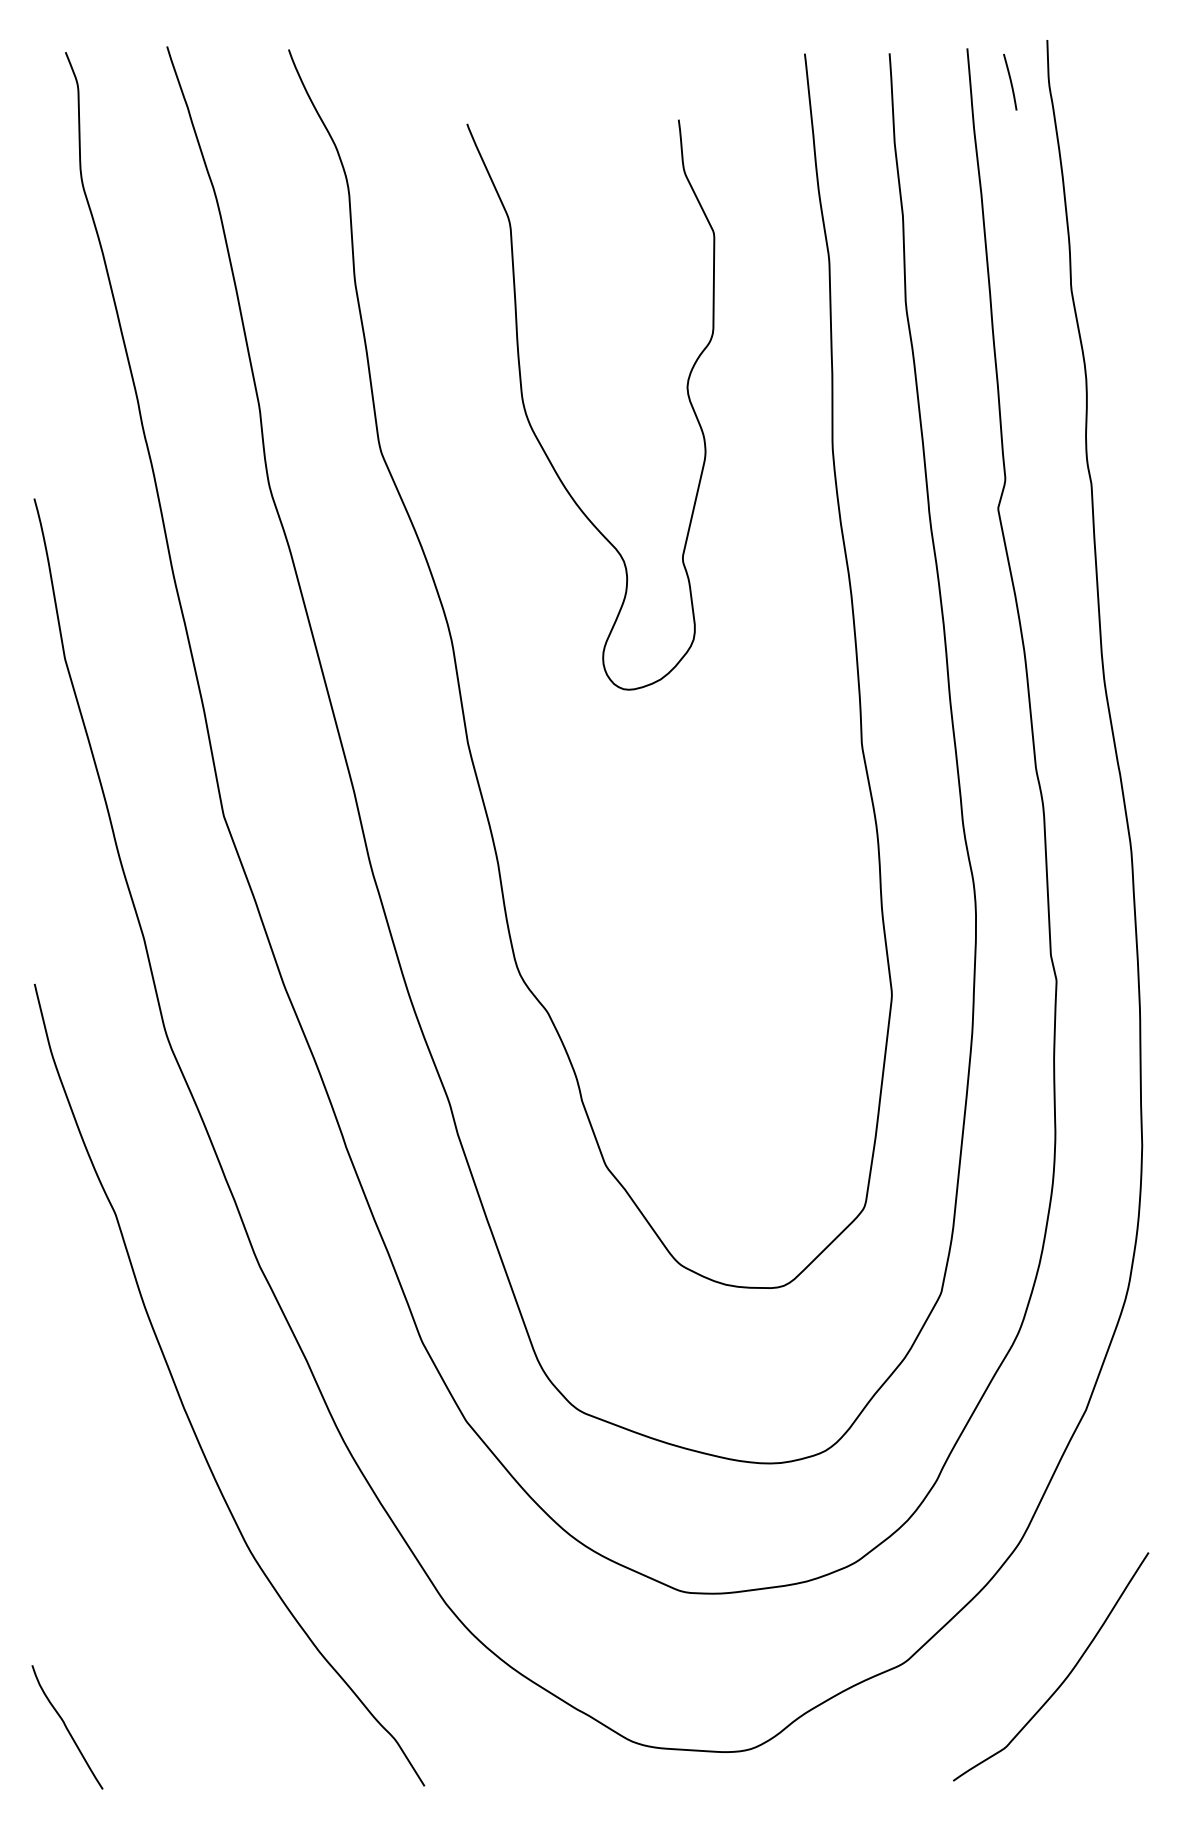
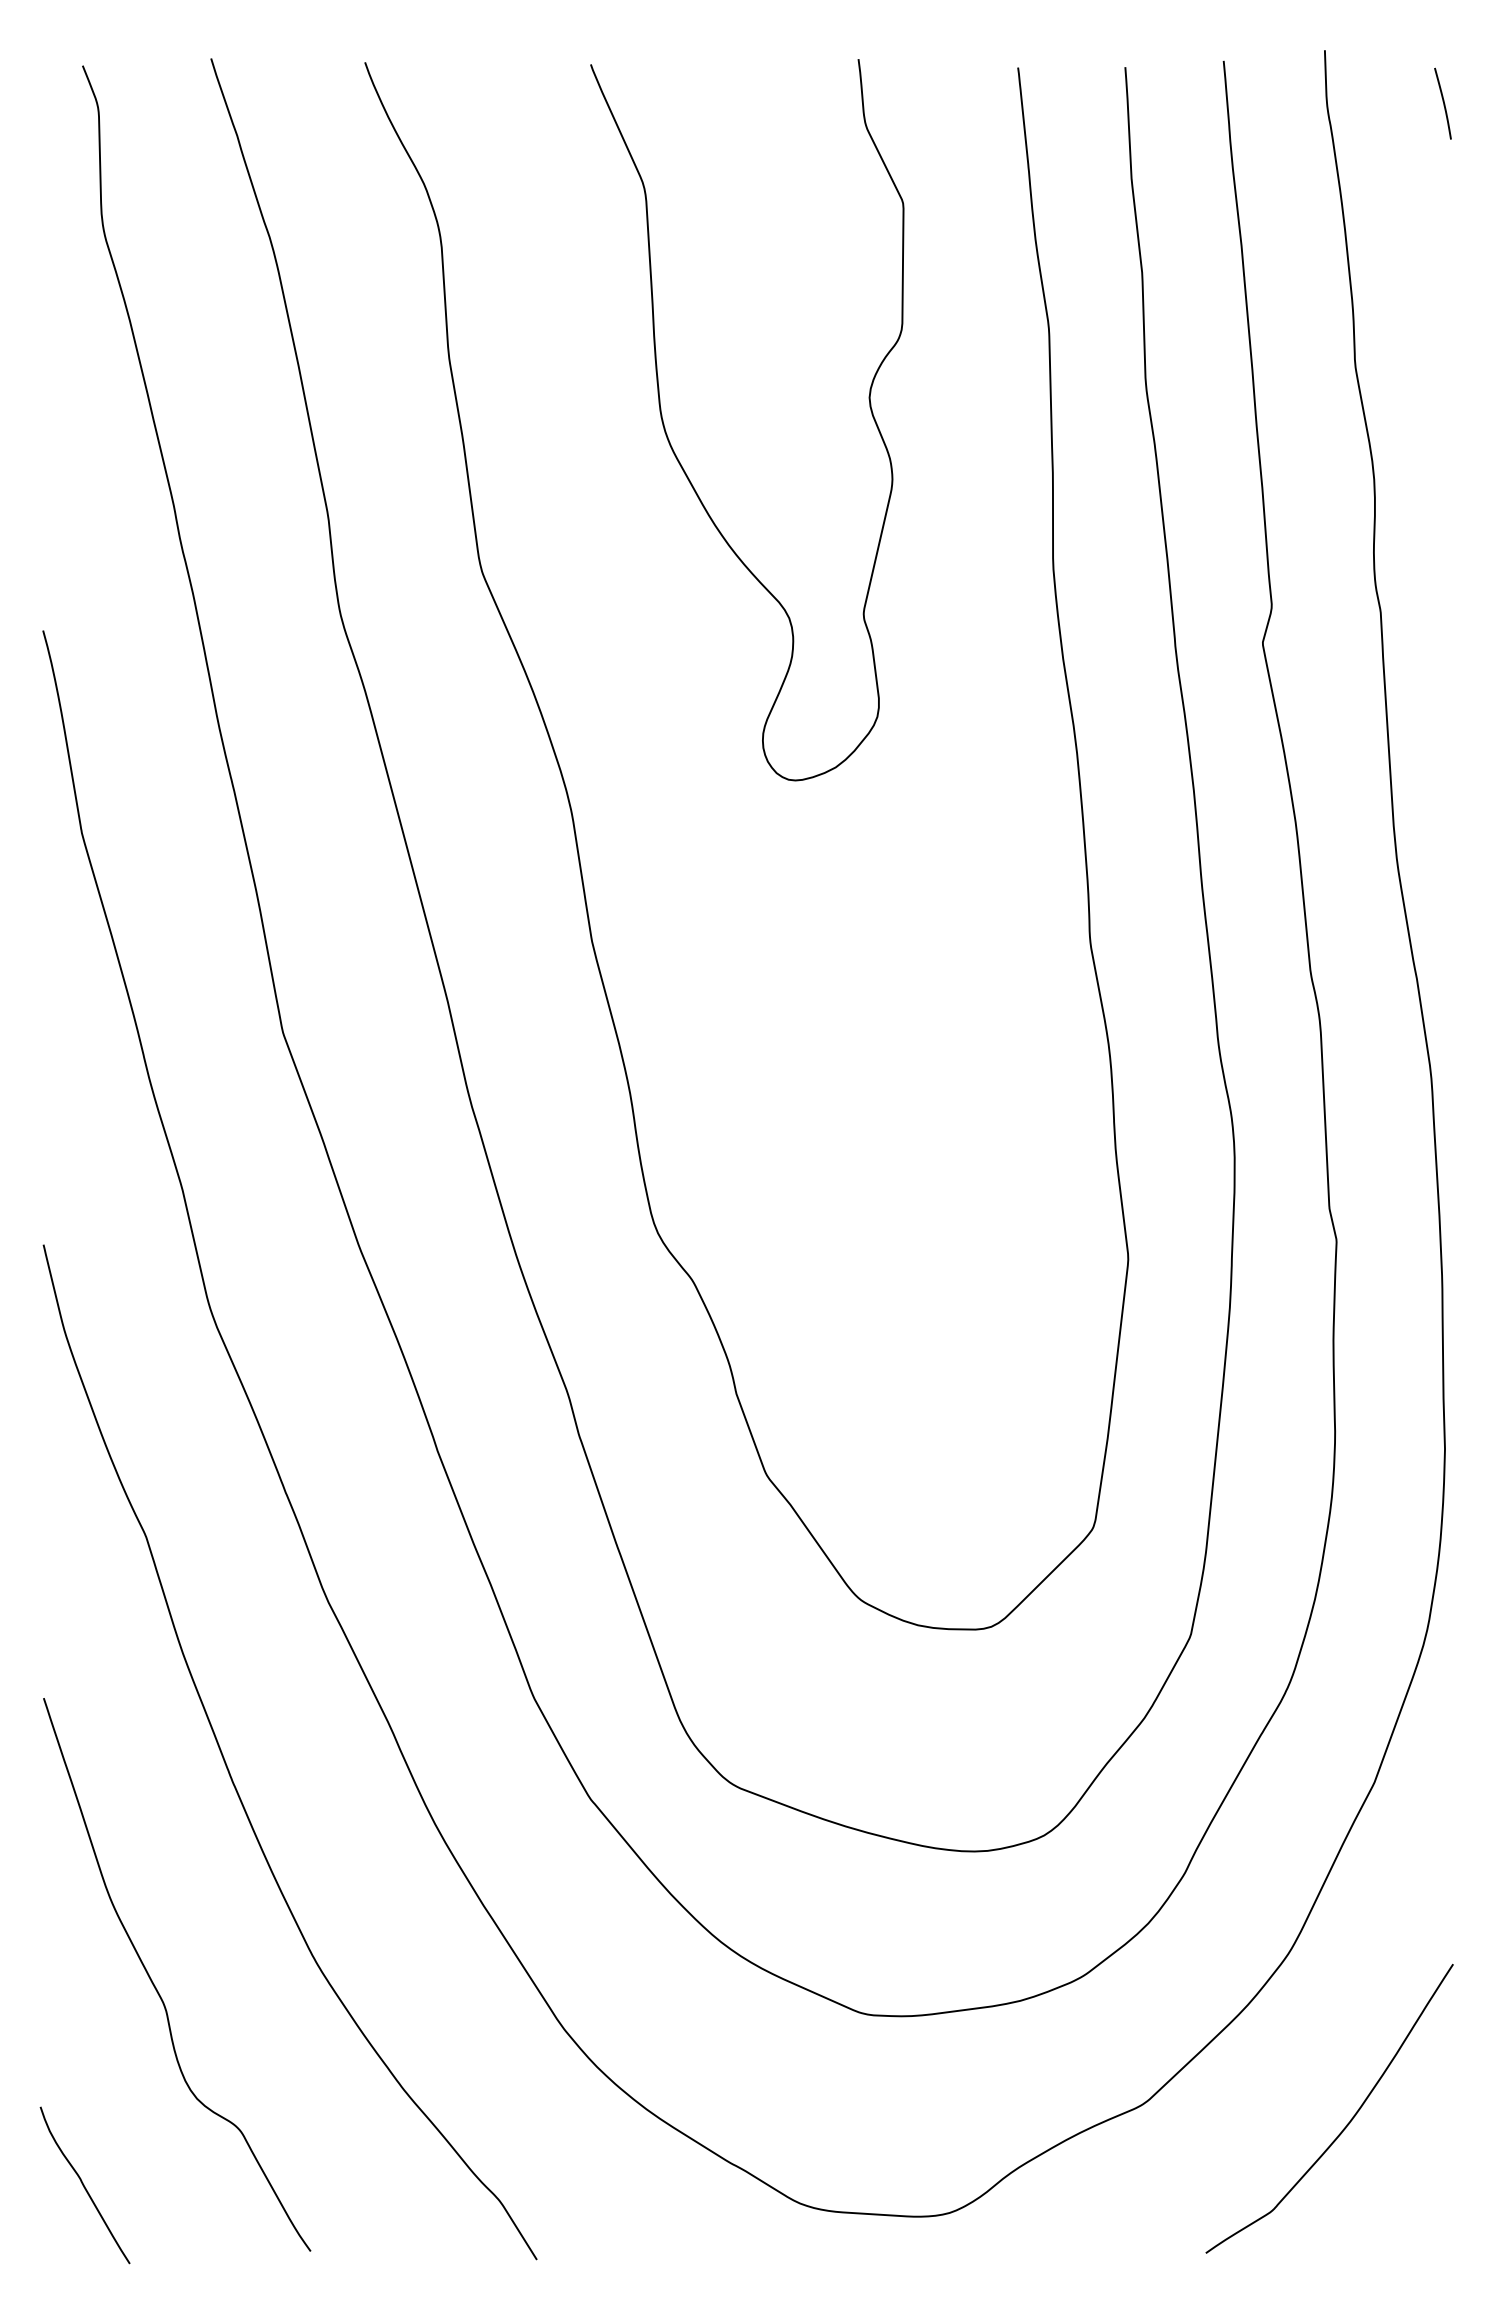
curve: (1010, 82) -> (1443, 103), moved
curve: (536, 435) -> (678, 458), moved
curve: (123, 1569) -> (155, 1985), added

